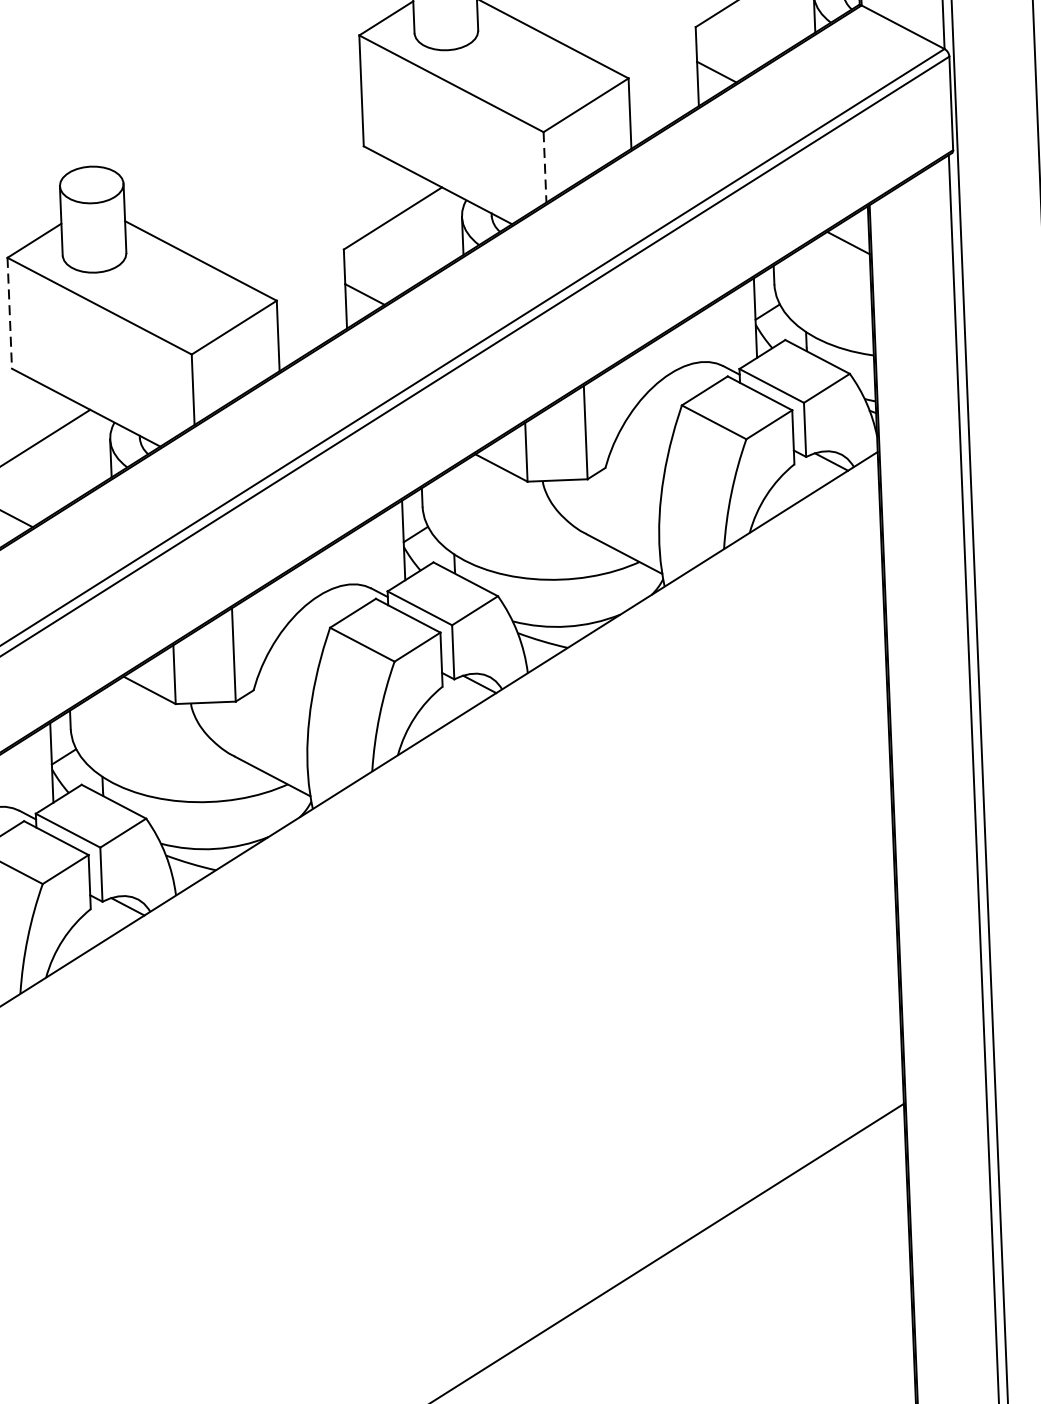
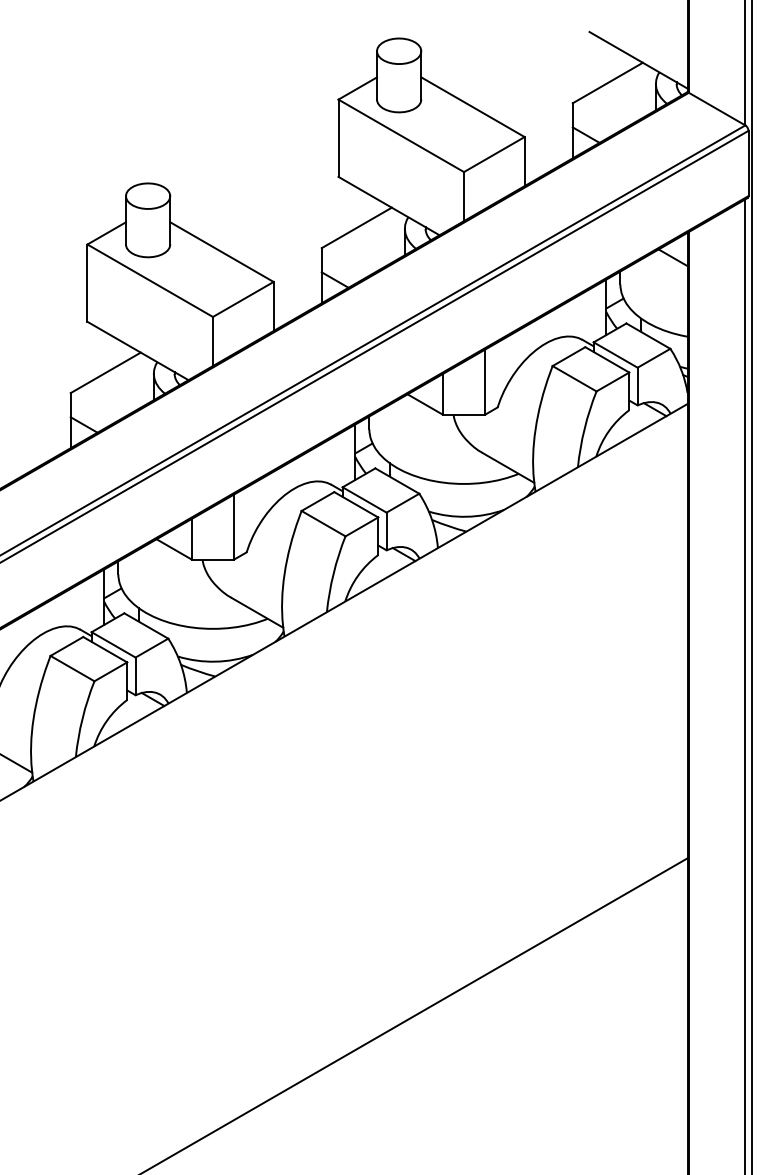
line: (545, 167) -> (464, 196), dashed -> solid
line: (9, 313) -> (87, 283), dashed -> solid

